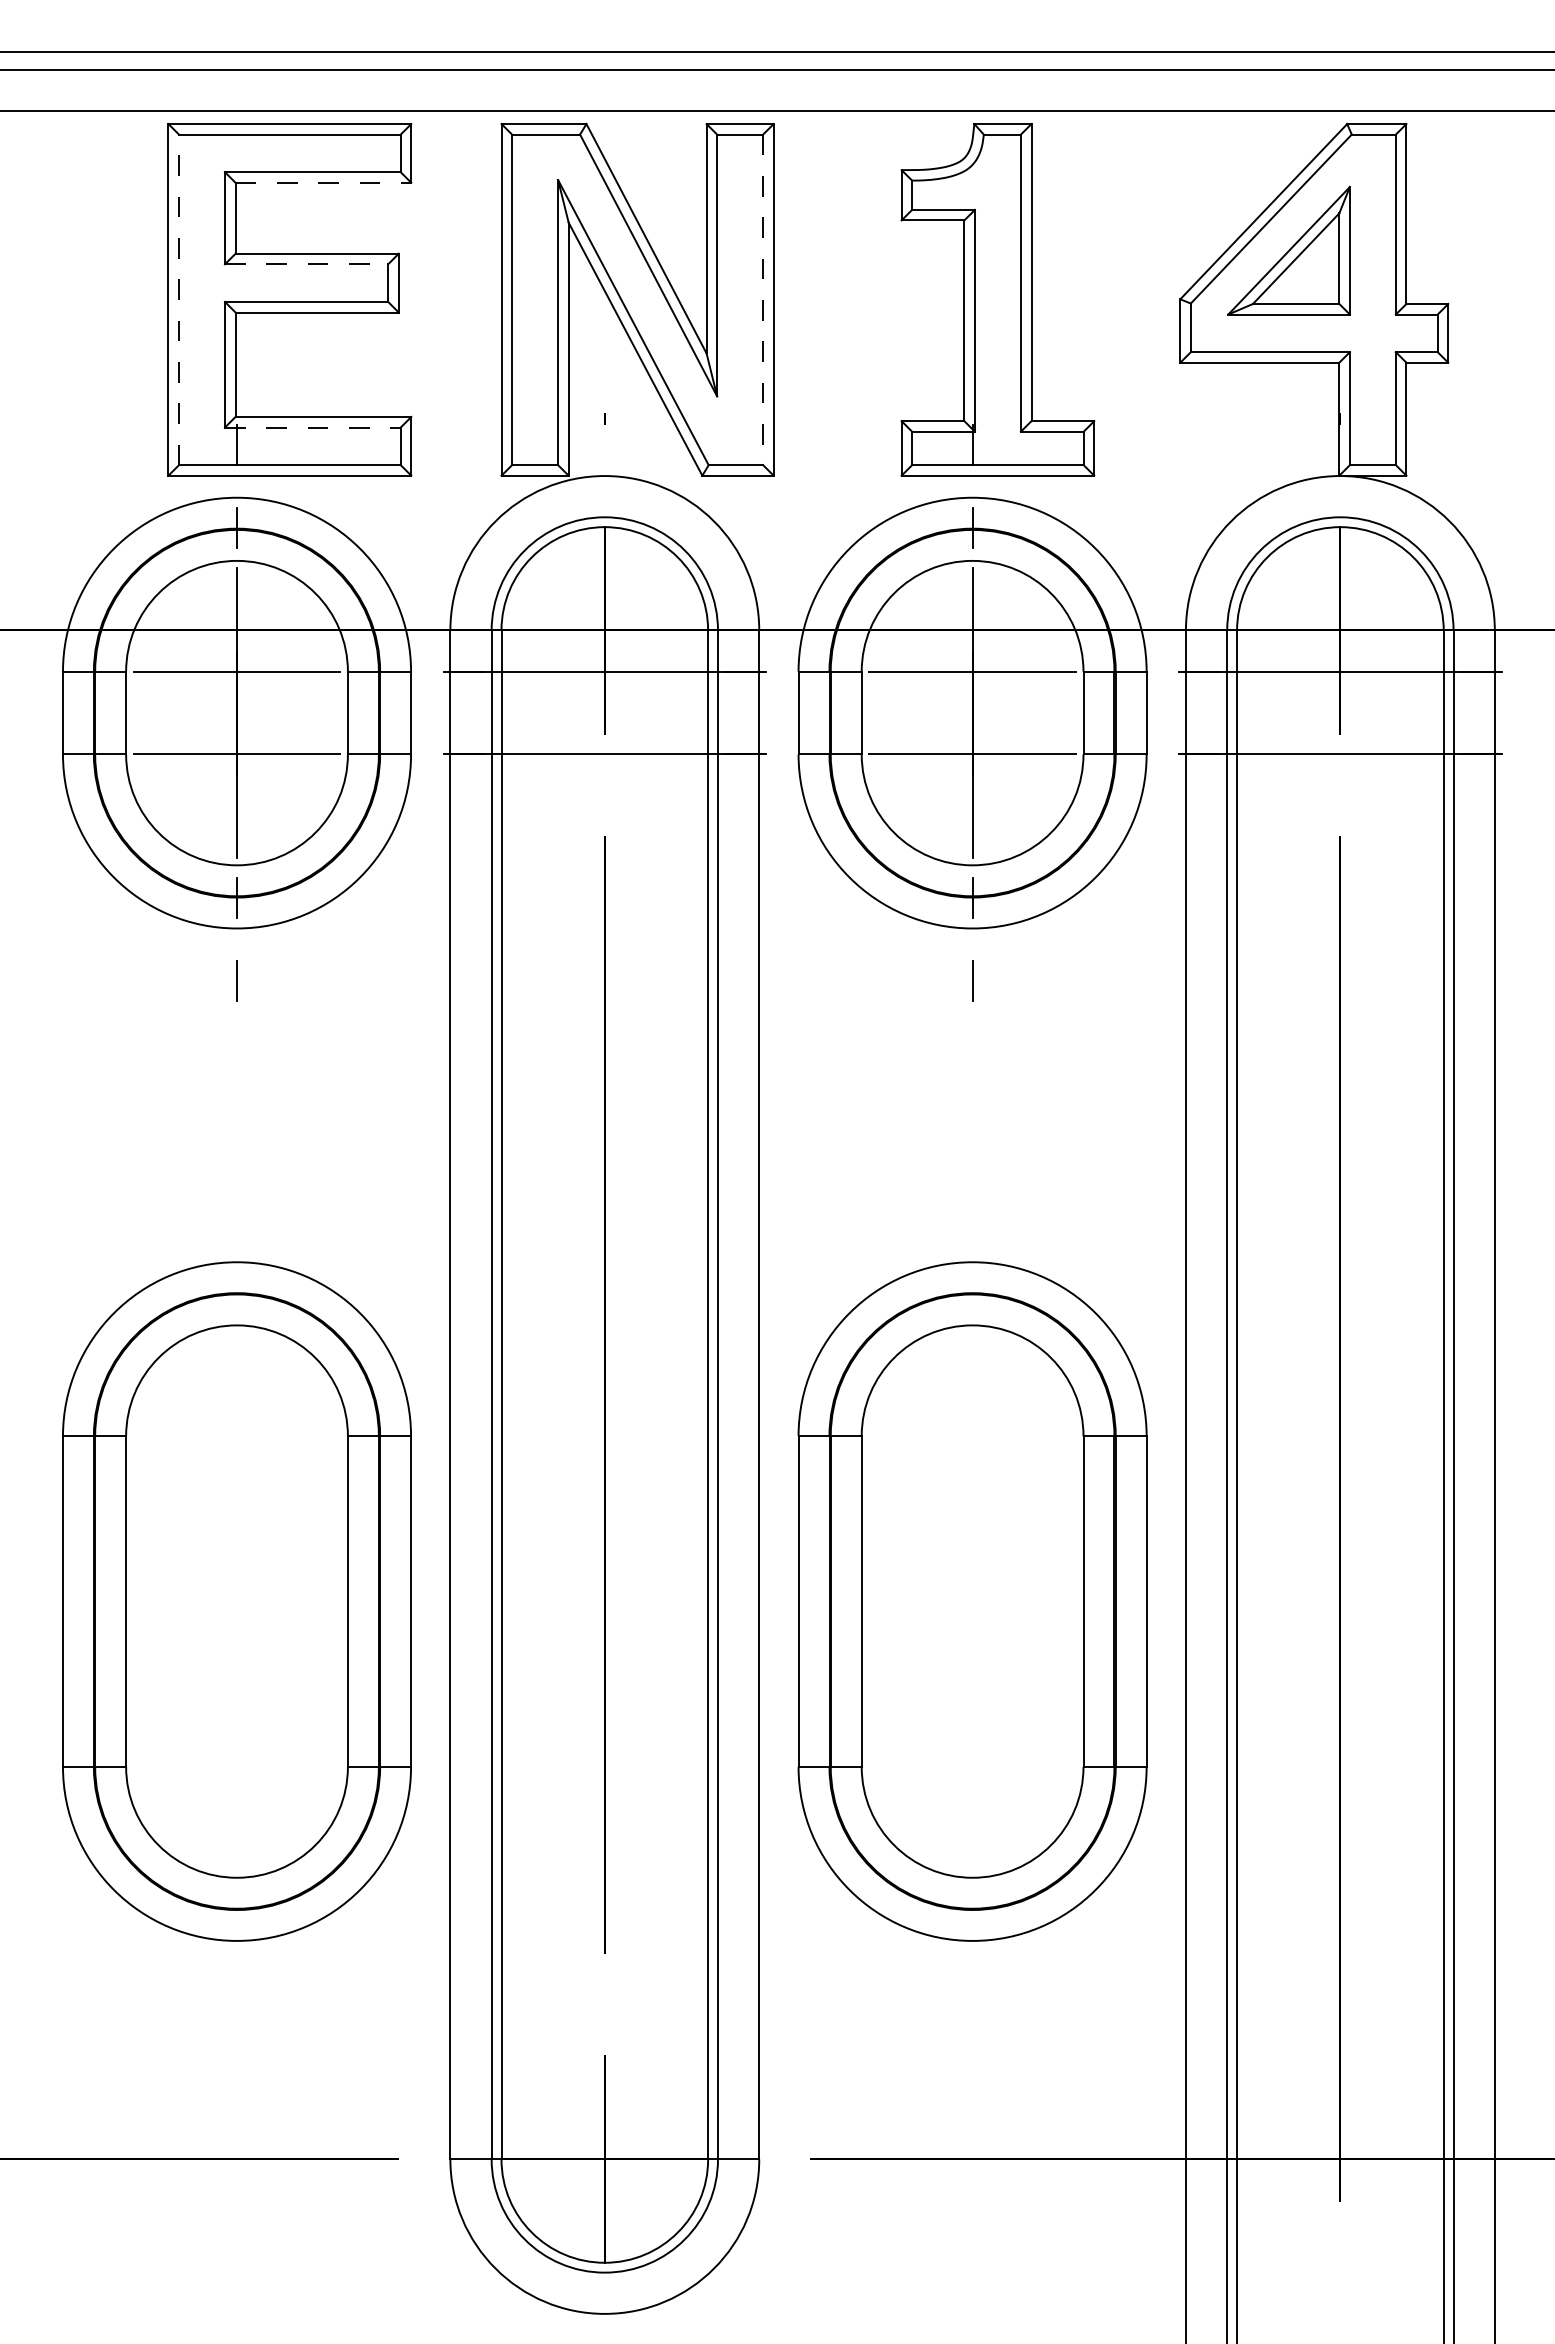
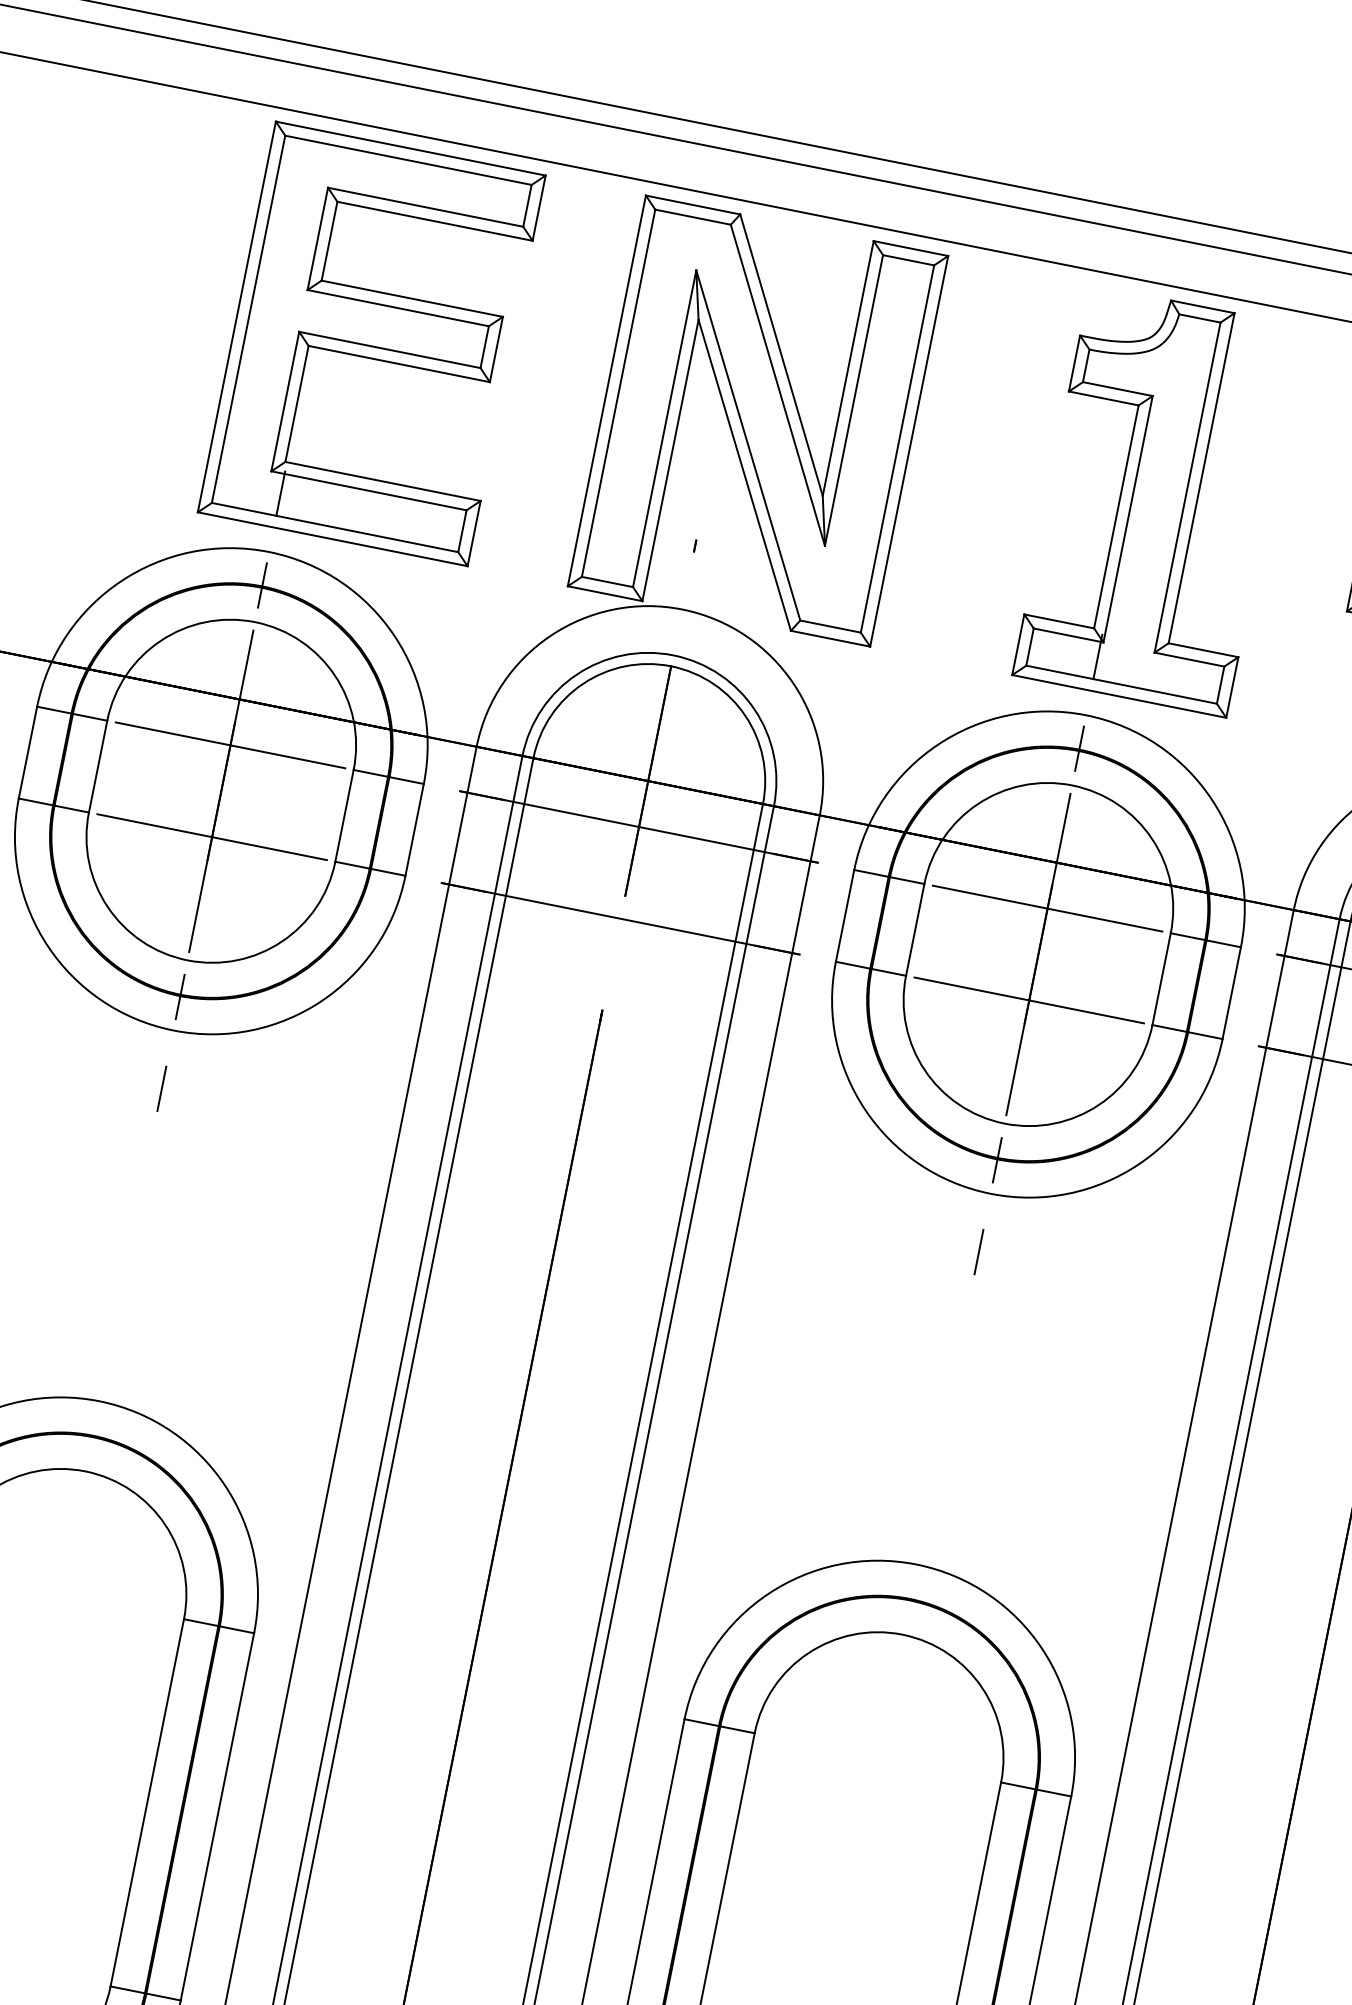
line: (323, 182) -> (435, 221), dashed -> solid
line: (306, 264) -> (398, 308), dashed -> solid
line: (178, 299) -> (248, 318), dashed -> solid
line: (763, 300) -> (897, 449), dashed -> solid
line: (312, 427) -> (368, 490), dashed -> solid

